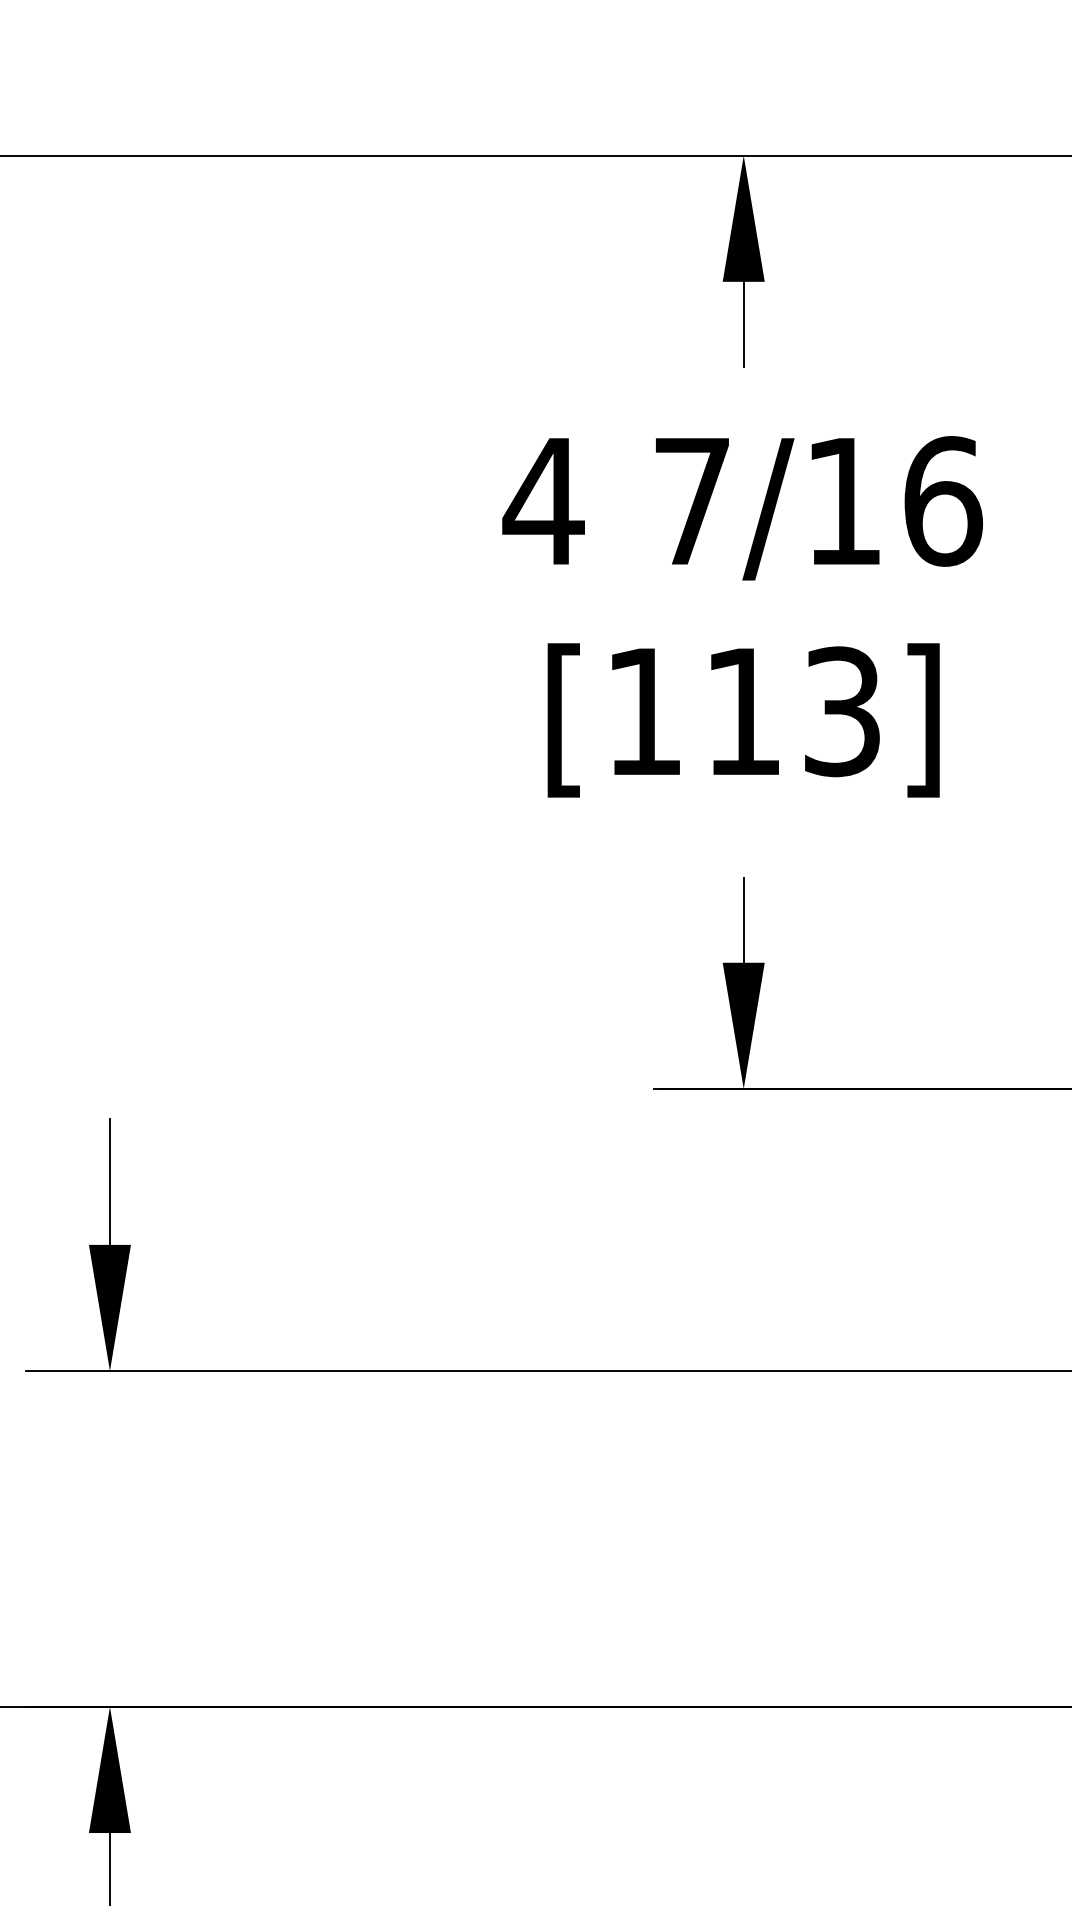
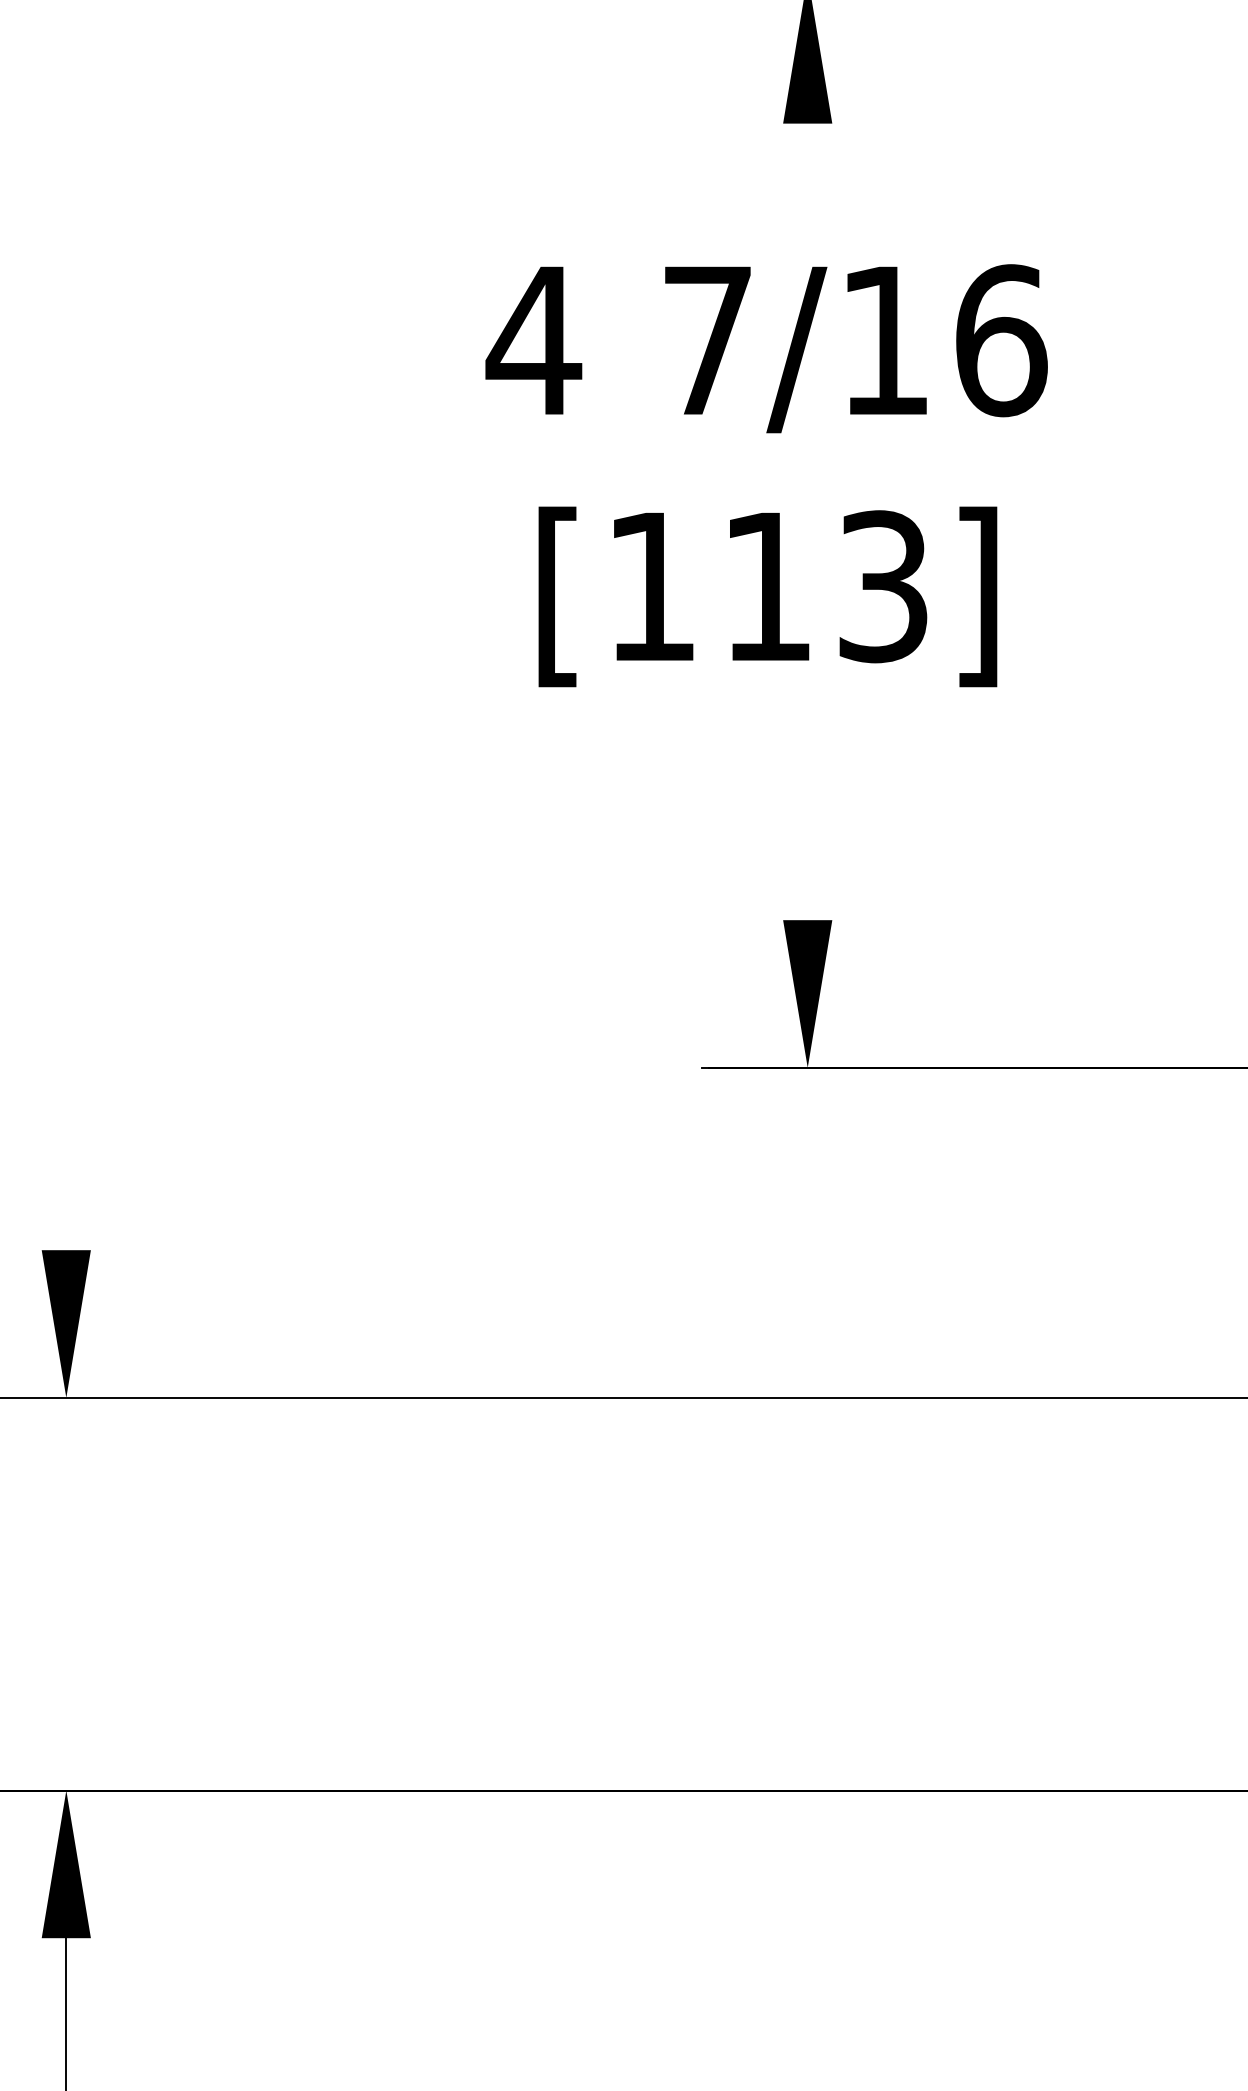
line: (743, 323) -> (807, 172), removed
text: (742, 616) -> (766, 475), moved
line: (743, 919) -> (807, 869), removed
line: (109, 1181) -> (65, 1176), removed

